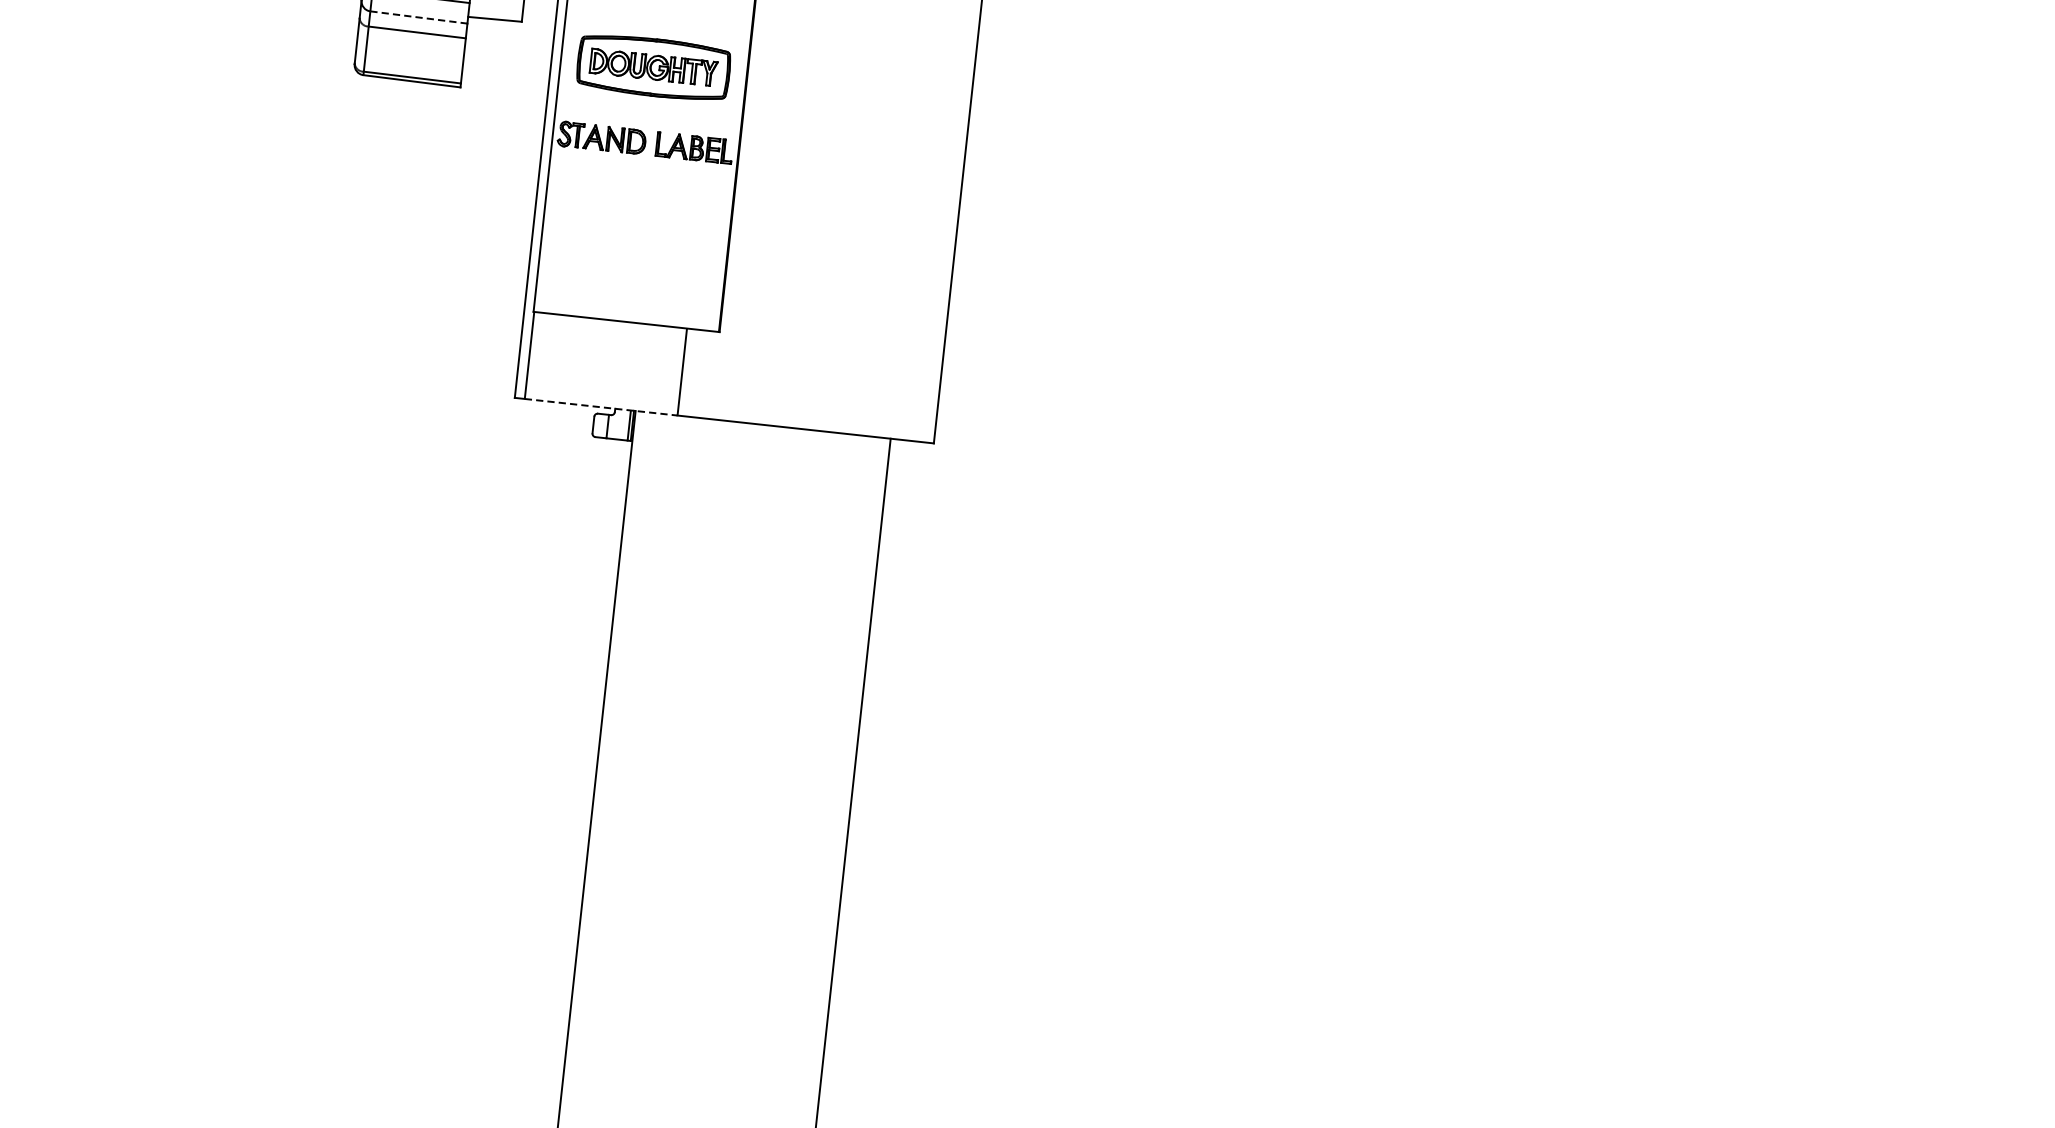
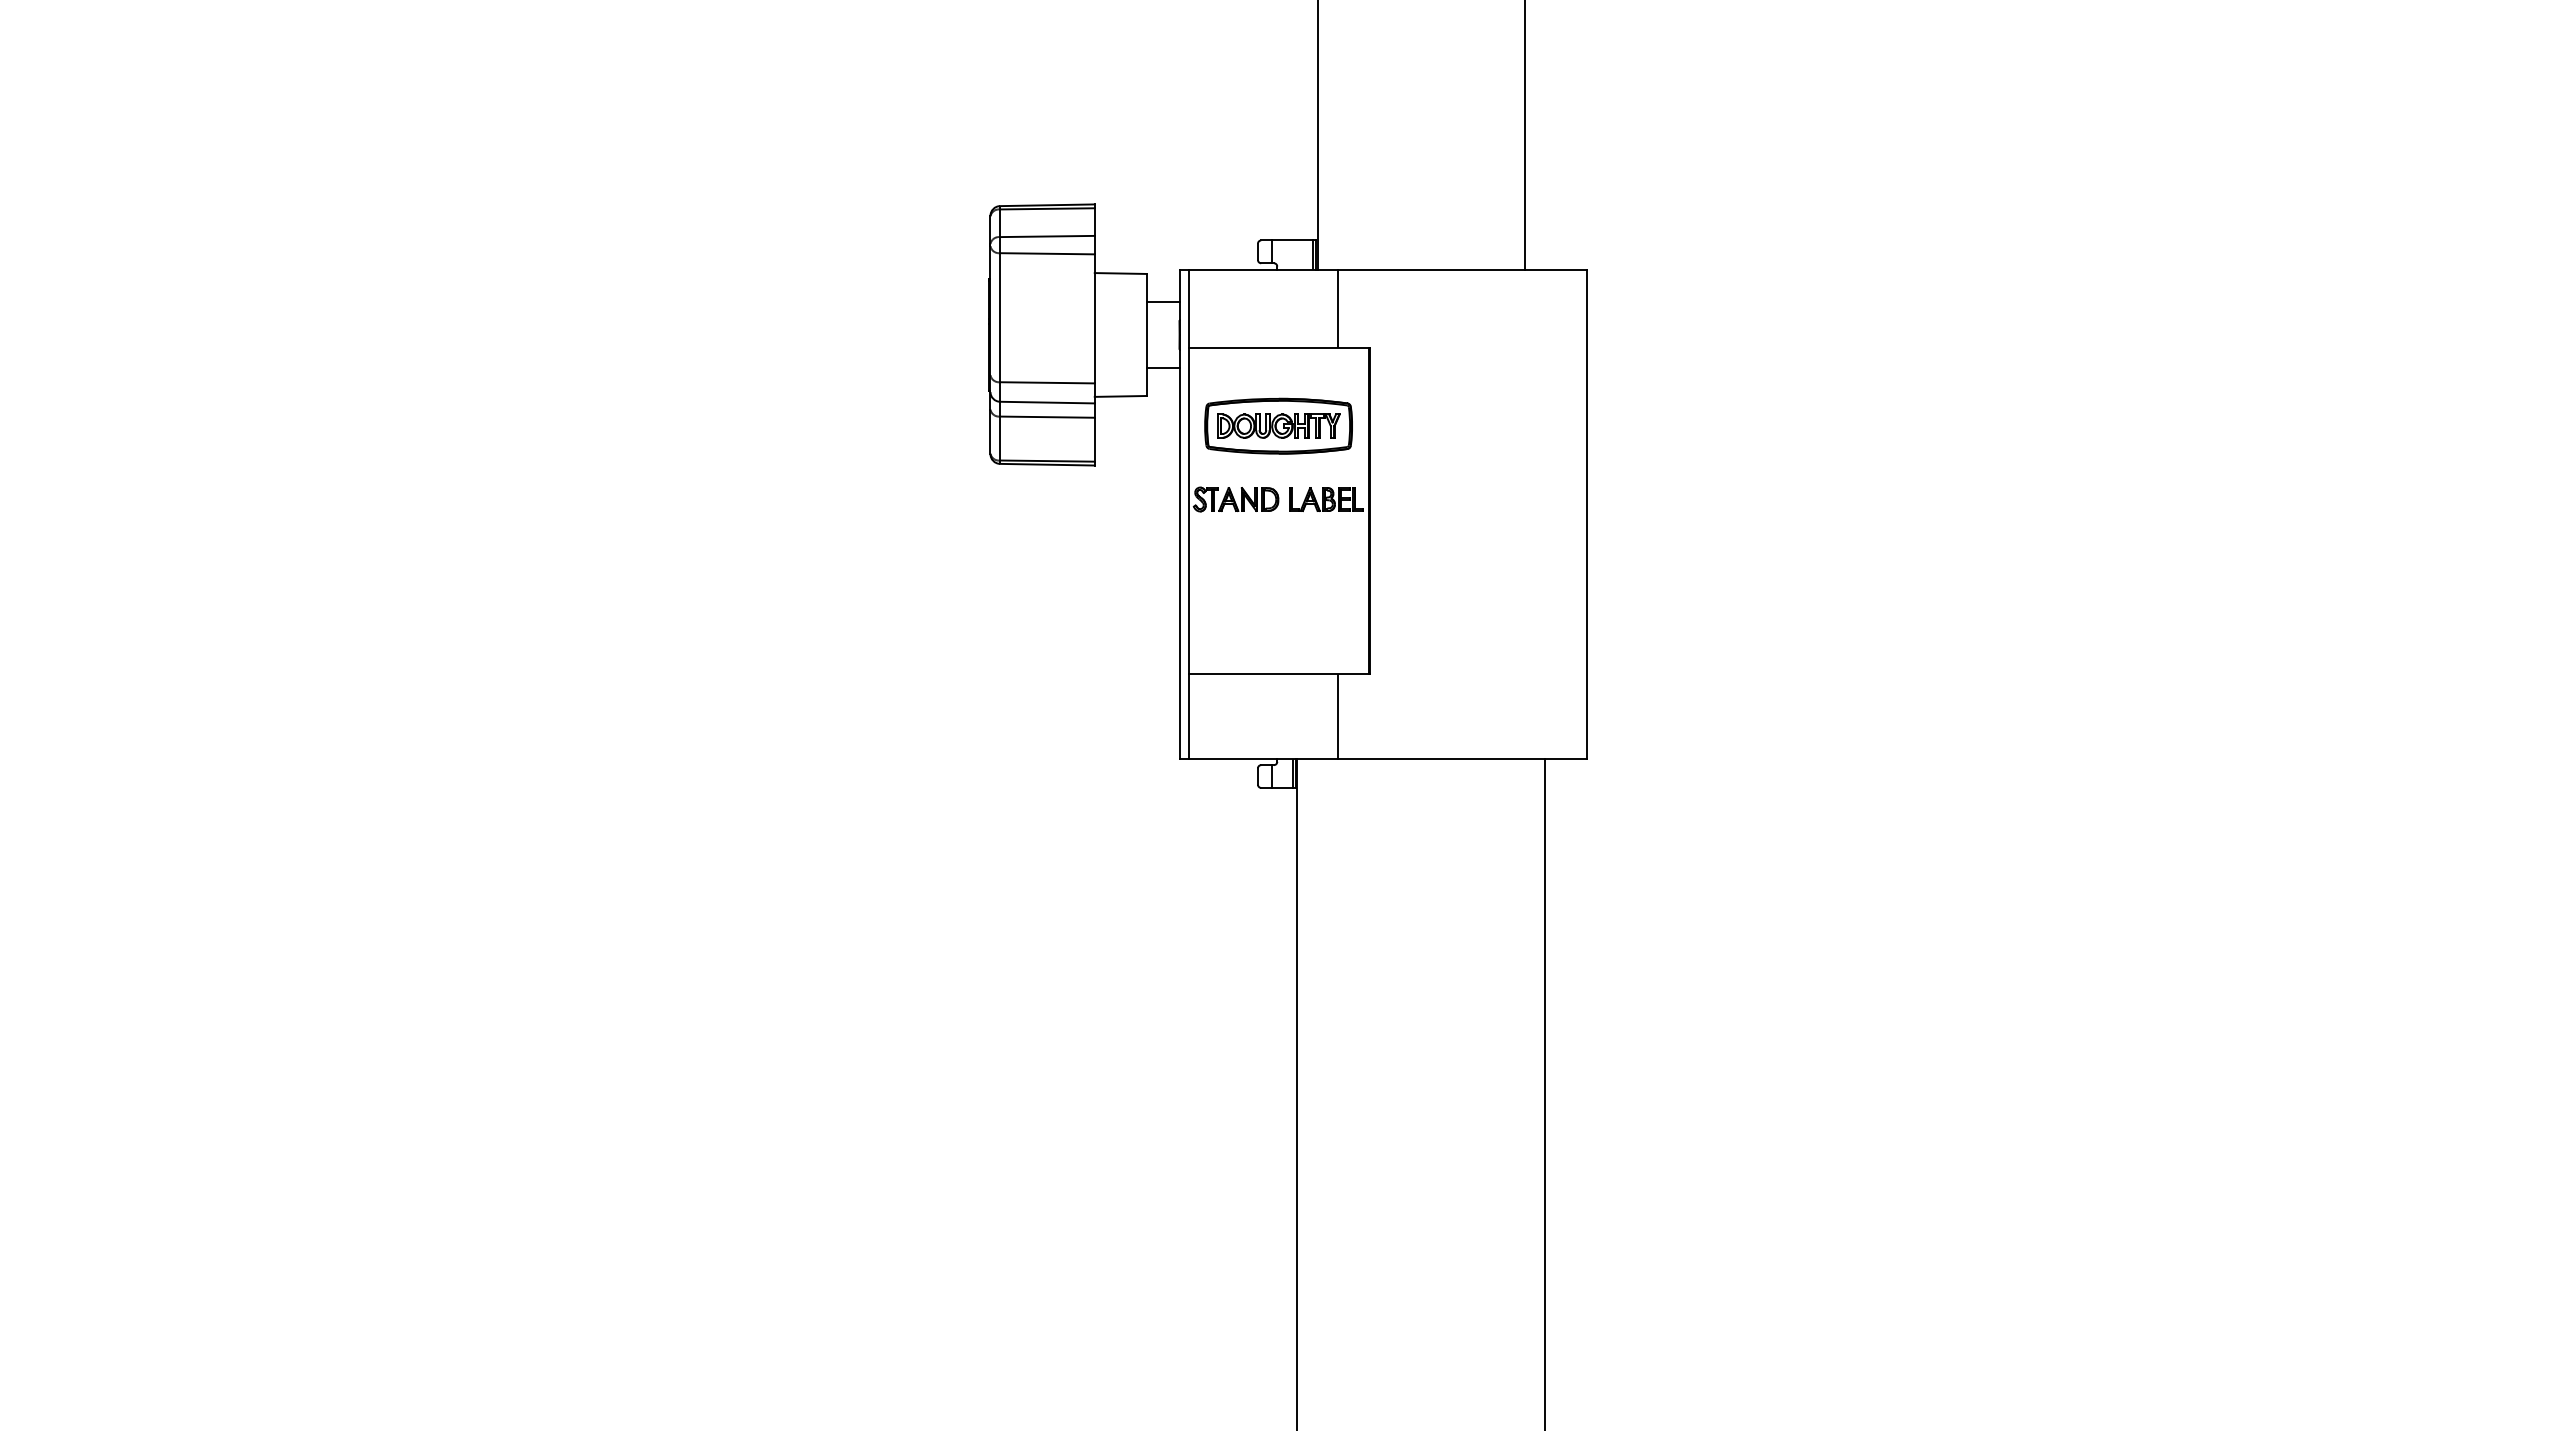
line: (419, 17) -> (1047, 402), dashed -> solid
line: (602, 407) -> (1264, 758), dashed -> solid

